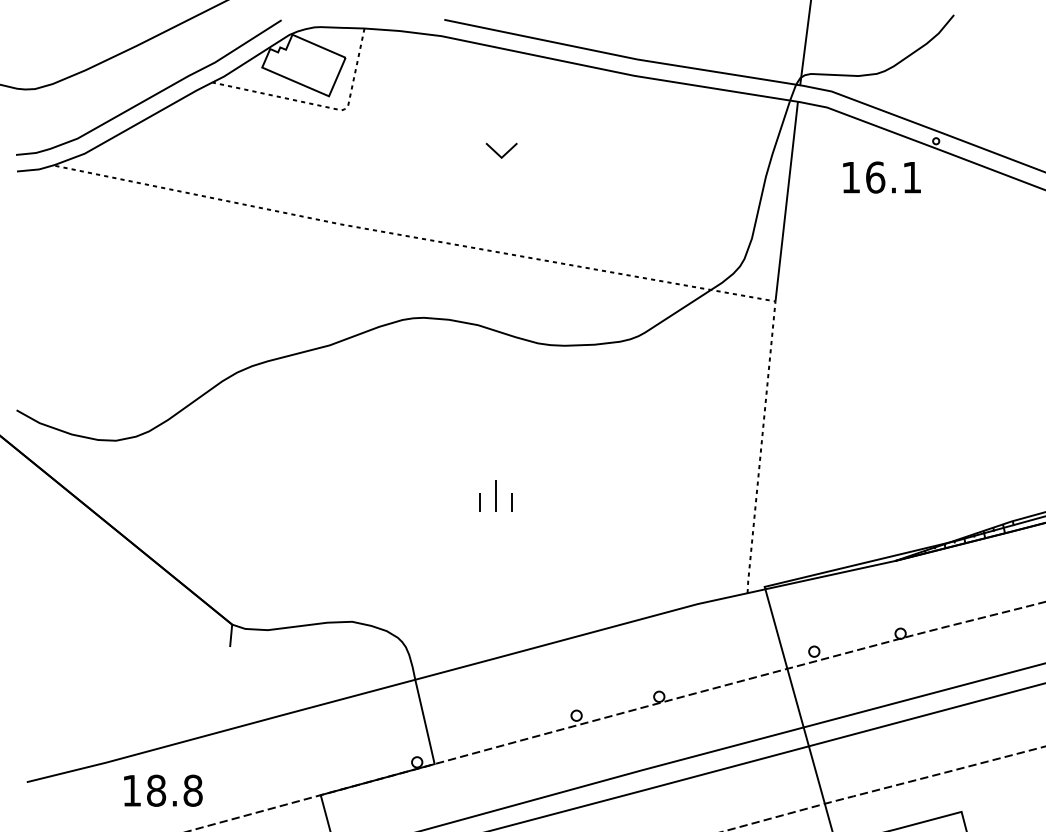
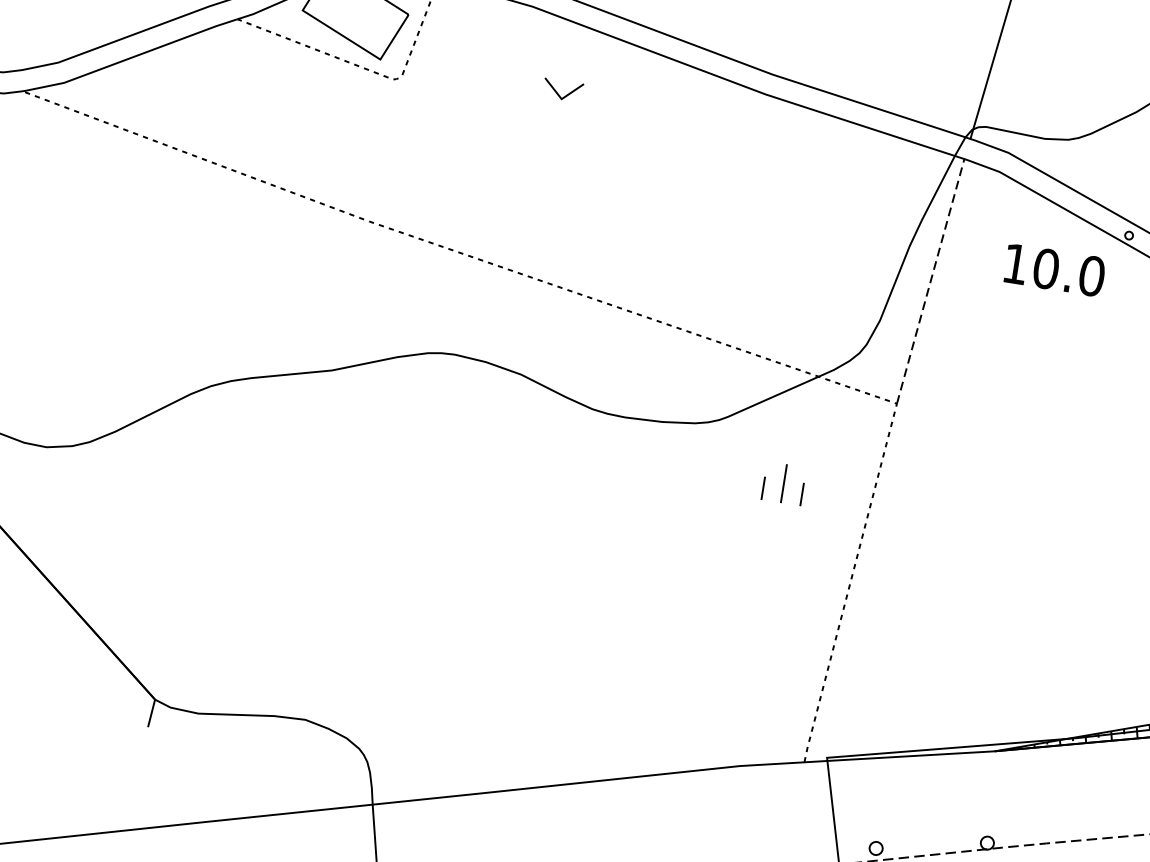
part: (501, 150) -> (562, 89), moved
text: (893, 177) -> (1068, 272), 16.1 -> 10.0
line: (786, 201) -> (930, 281), solid -> dashed
part: (495, 495) -> (783, 483), moved

